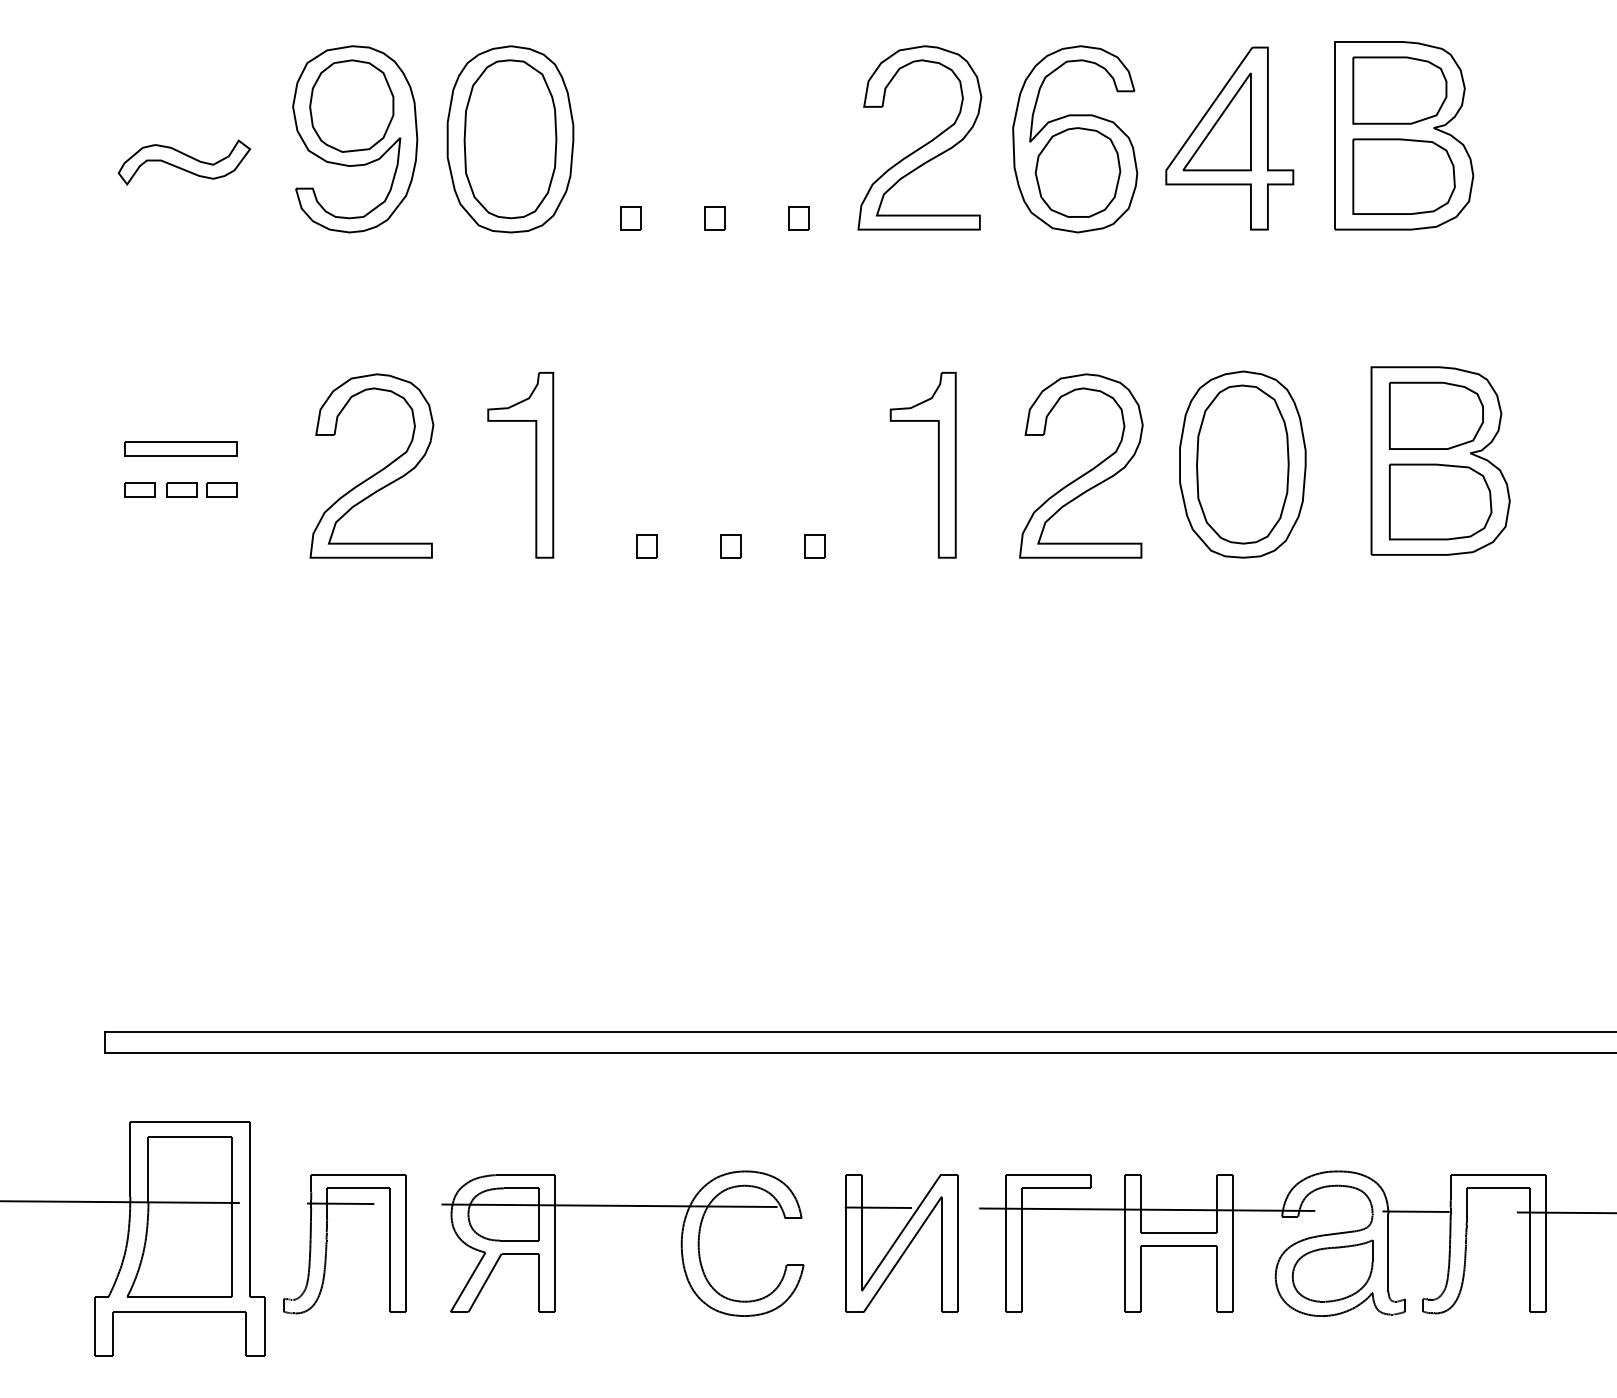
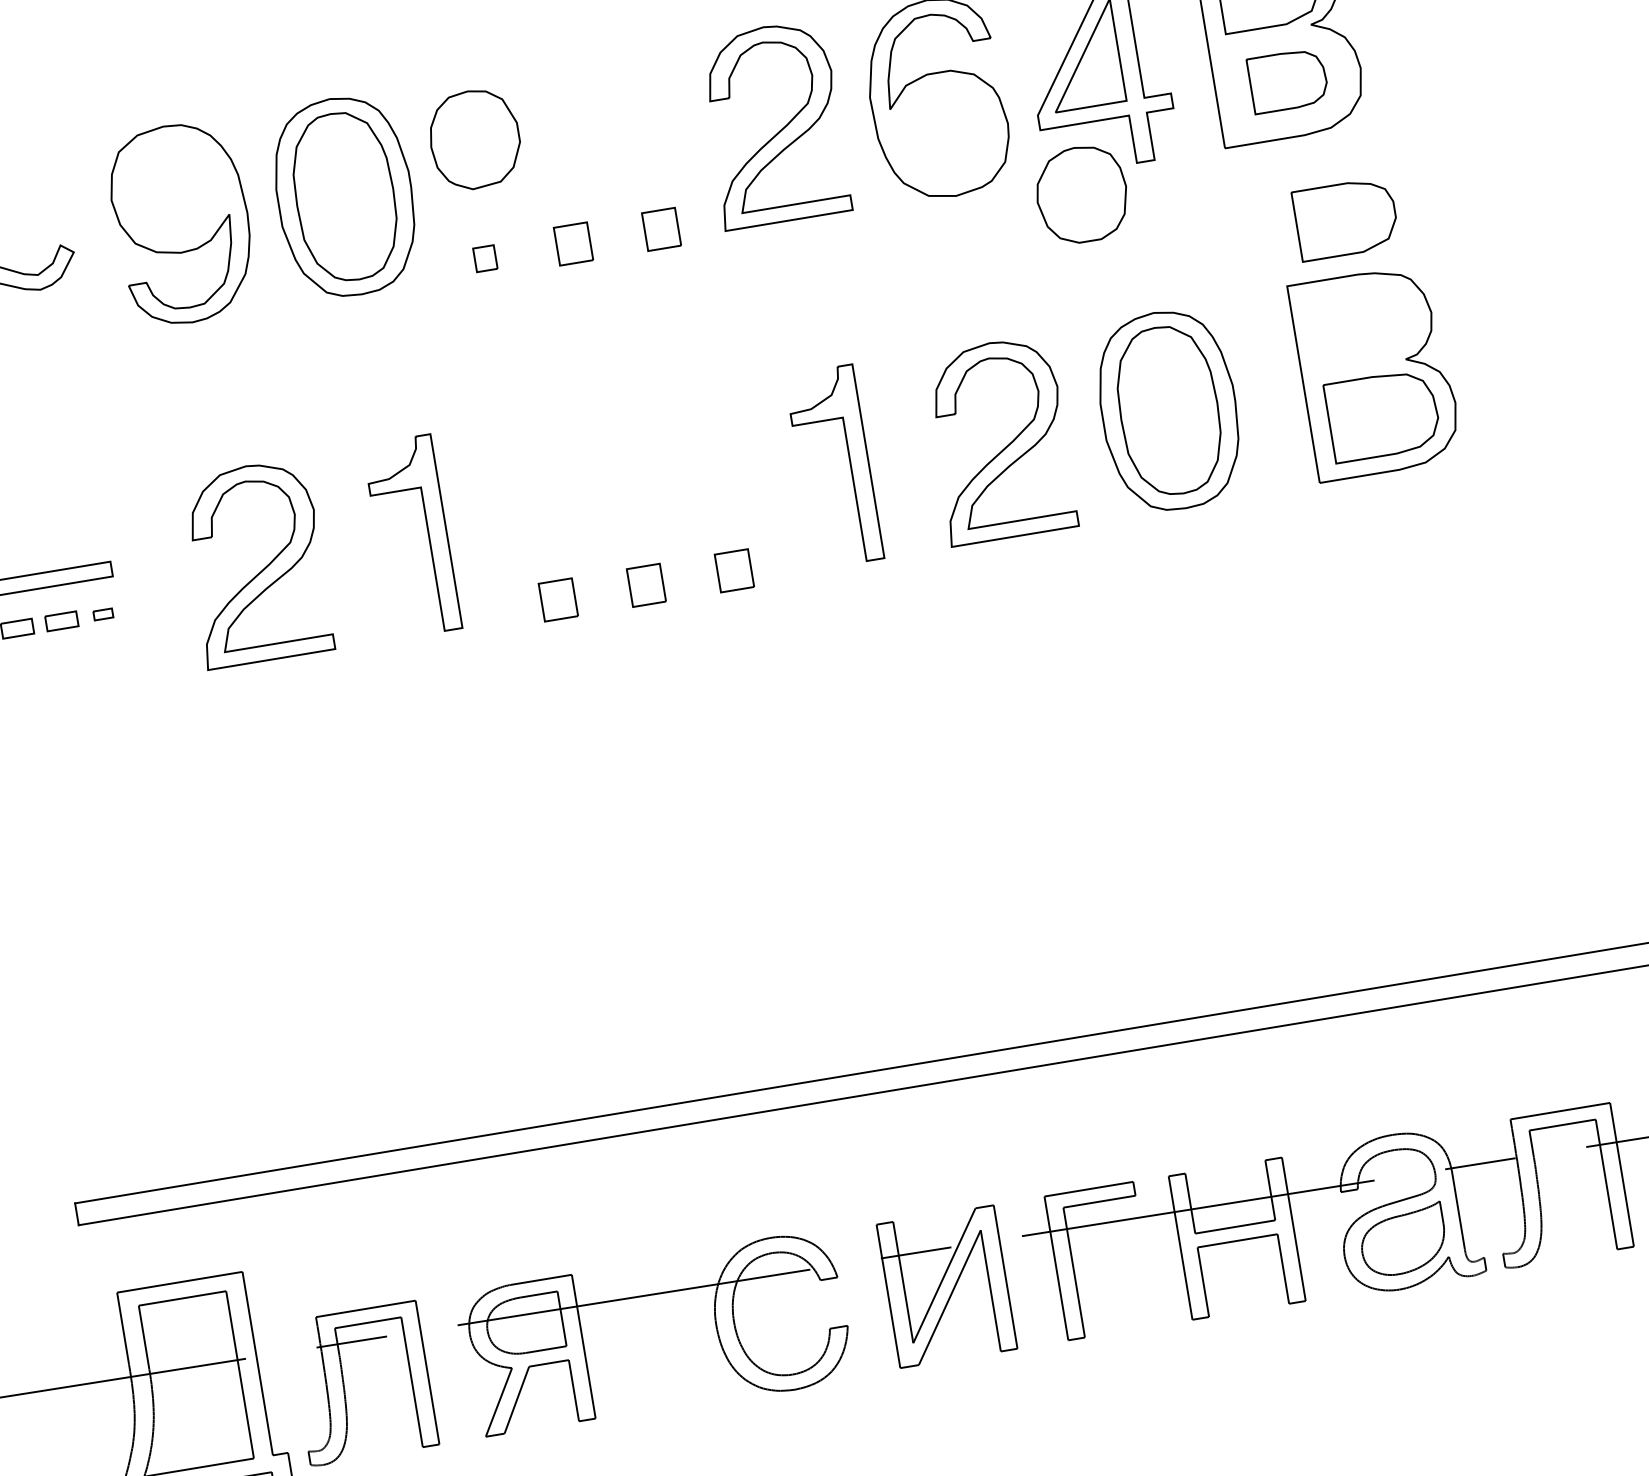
part: (351, 105) -> (474, 138), moved
part: (1077, 172) -> (1081, 194), moved
part: (1403, 176) -> (1287, 80), size x0.7
part: (714, 218) -> (572, 244), size x1.6
part: (798, 218) -> (660, 229), size x1.6
part: (1436, 415) -> (1345, 218), moved
part: (221, 489) -> (102, 614), size x0.6
part: (646, 546) -> (558, 600), size x1.6
part: (730, 546) -> (646, 585), size x1.6
part: (814, 546) -> (734, 570), size x1.6

